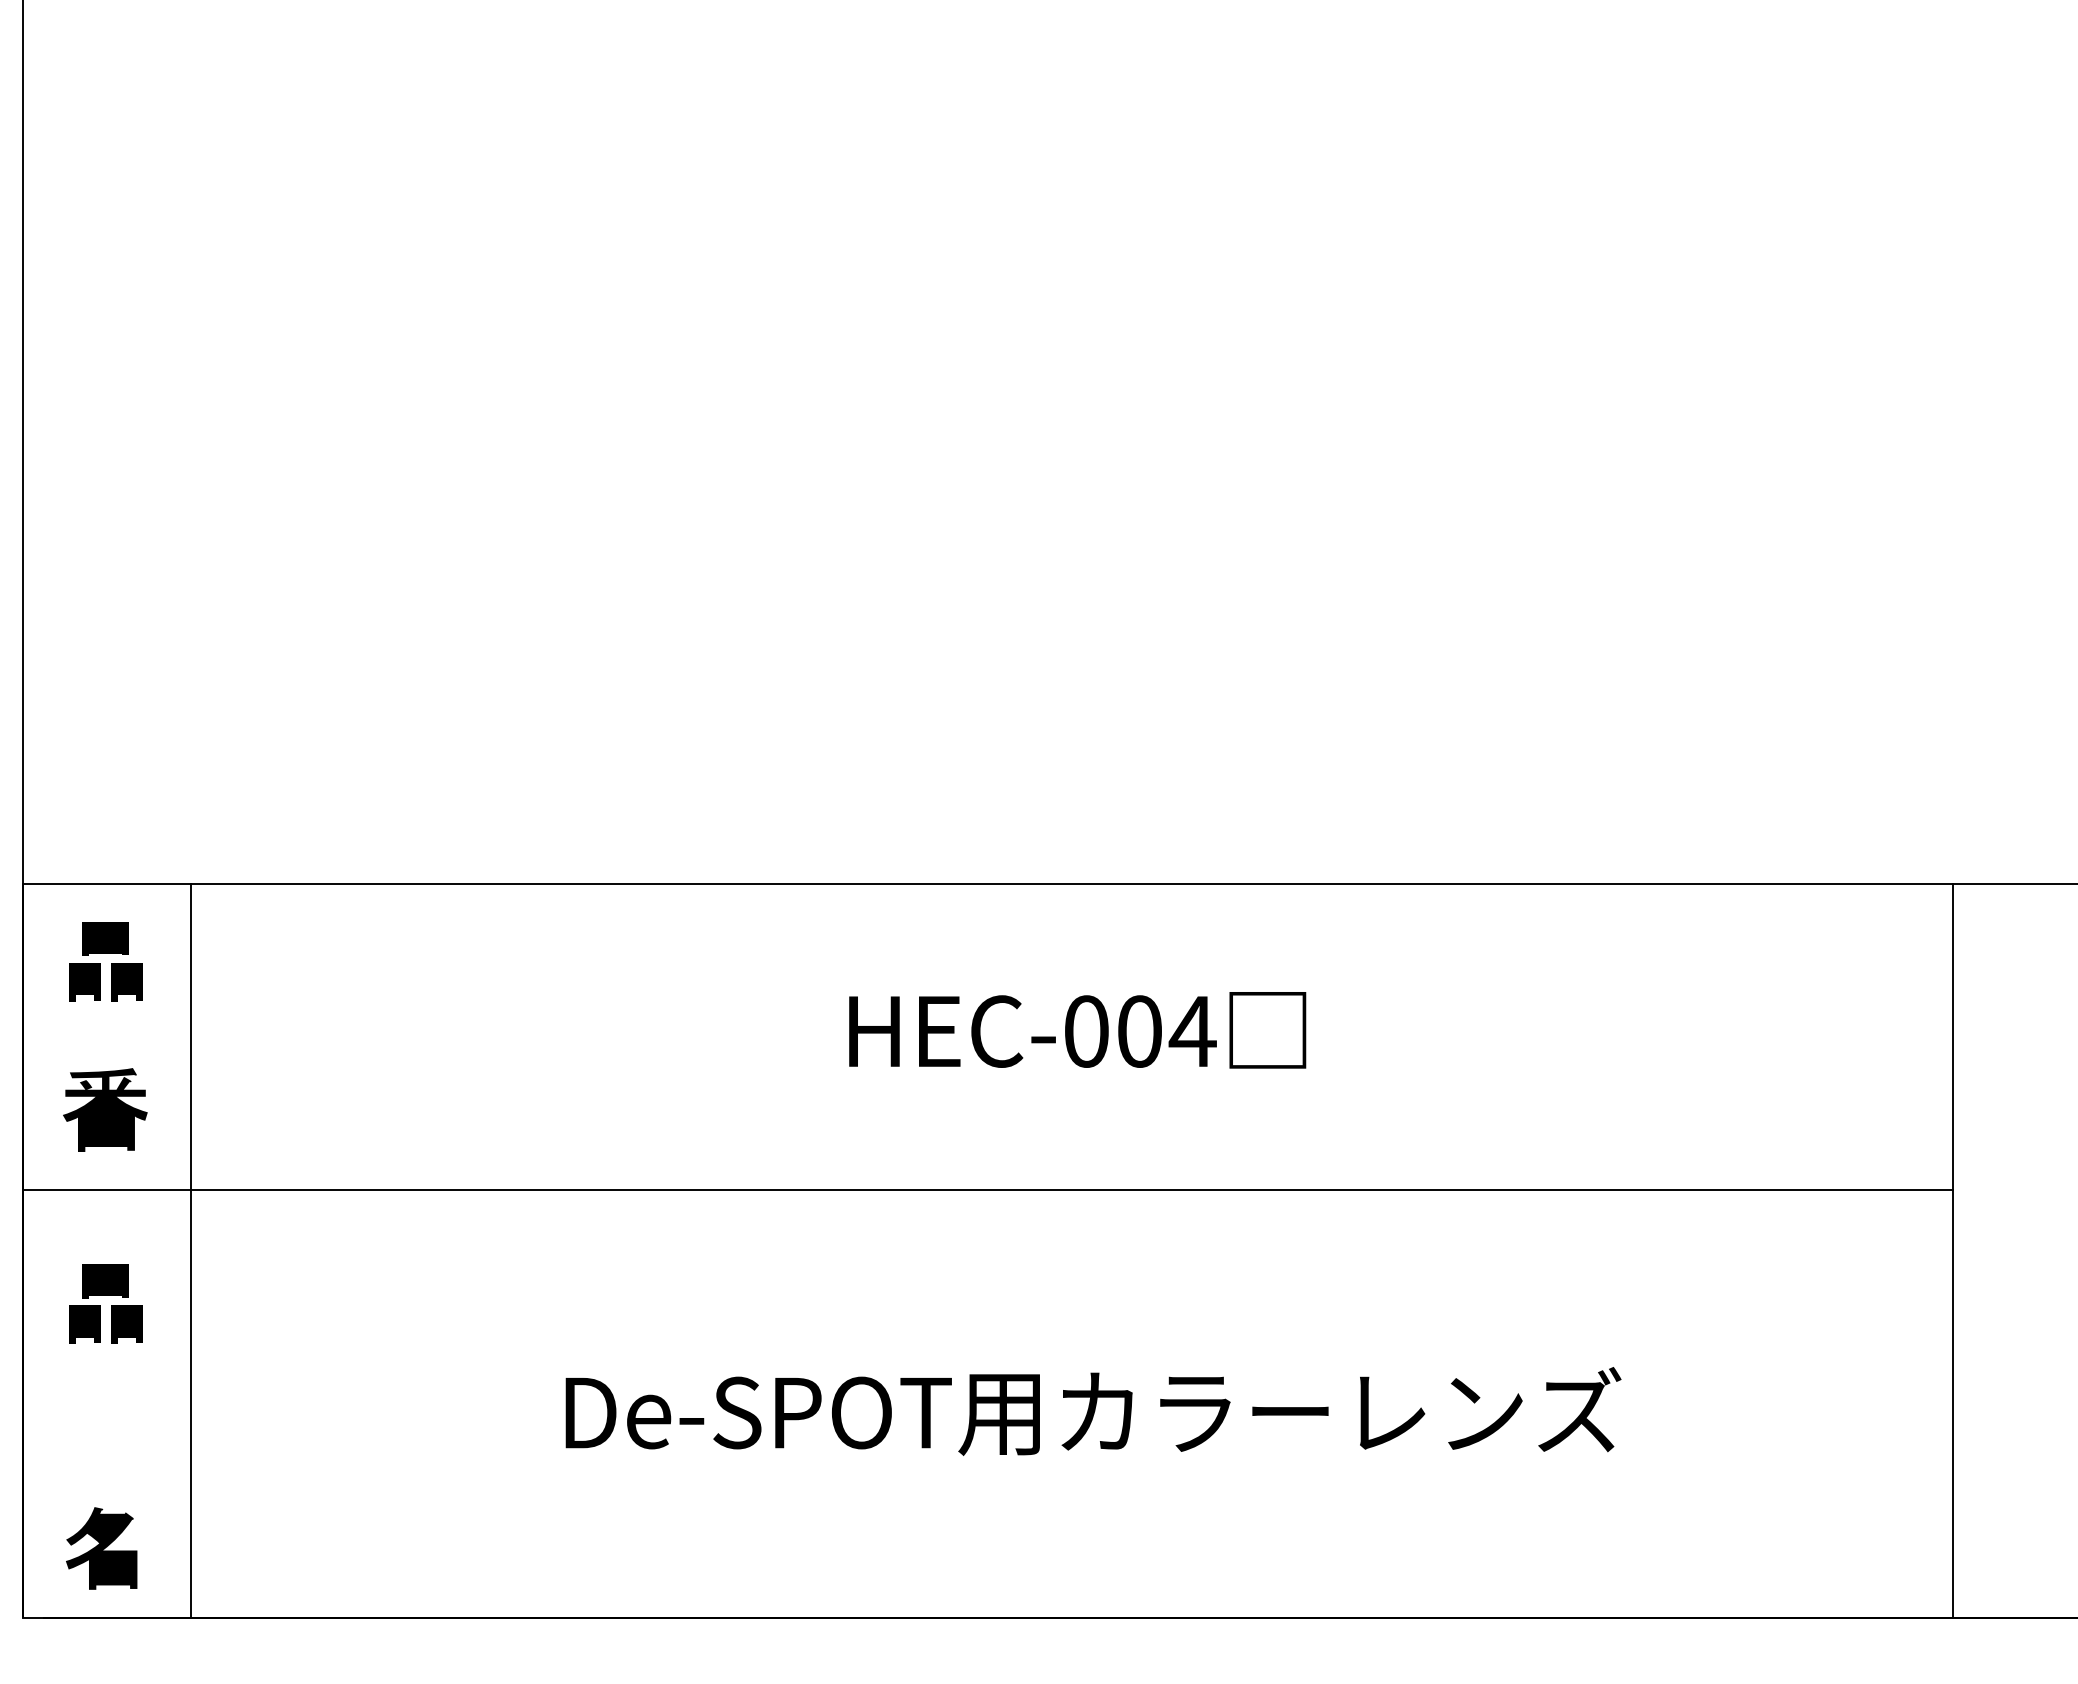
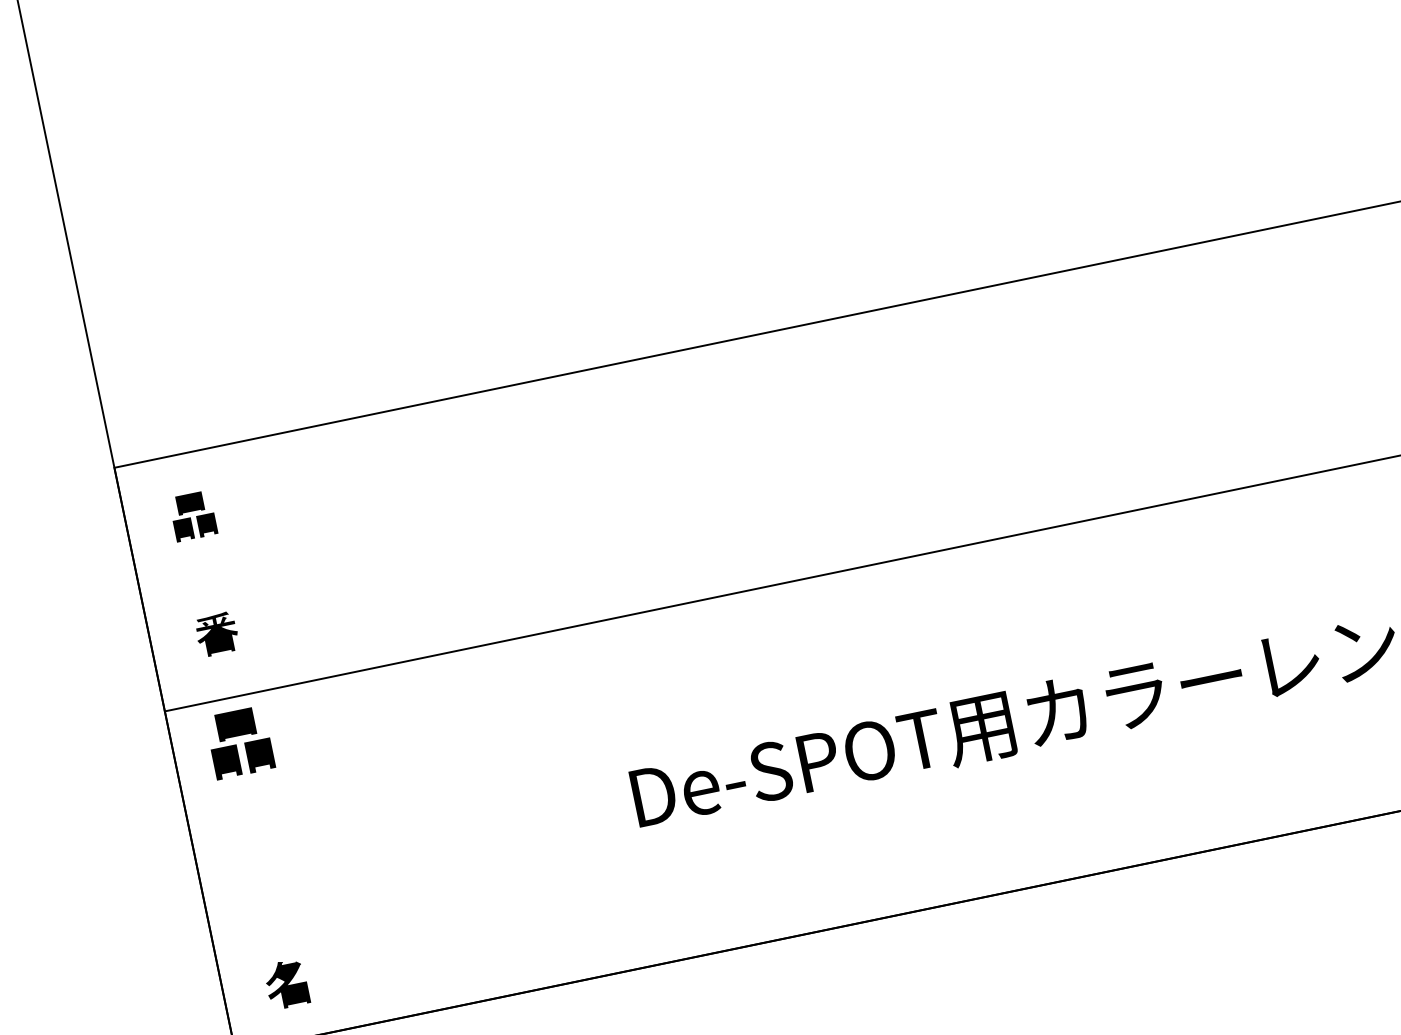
part: (105, 961) -> (192, 515), size x0.7
part: (1077, 1030) -> (978, 410), removed
part: (105, 1109) -> (217, 633), size x0.6
line: (190, 1250) -> (308, 732), removed
part: (105, 1303) -> (239, 742), moved
part: (101, 1548) -> (286, 984), size x0.7

